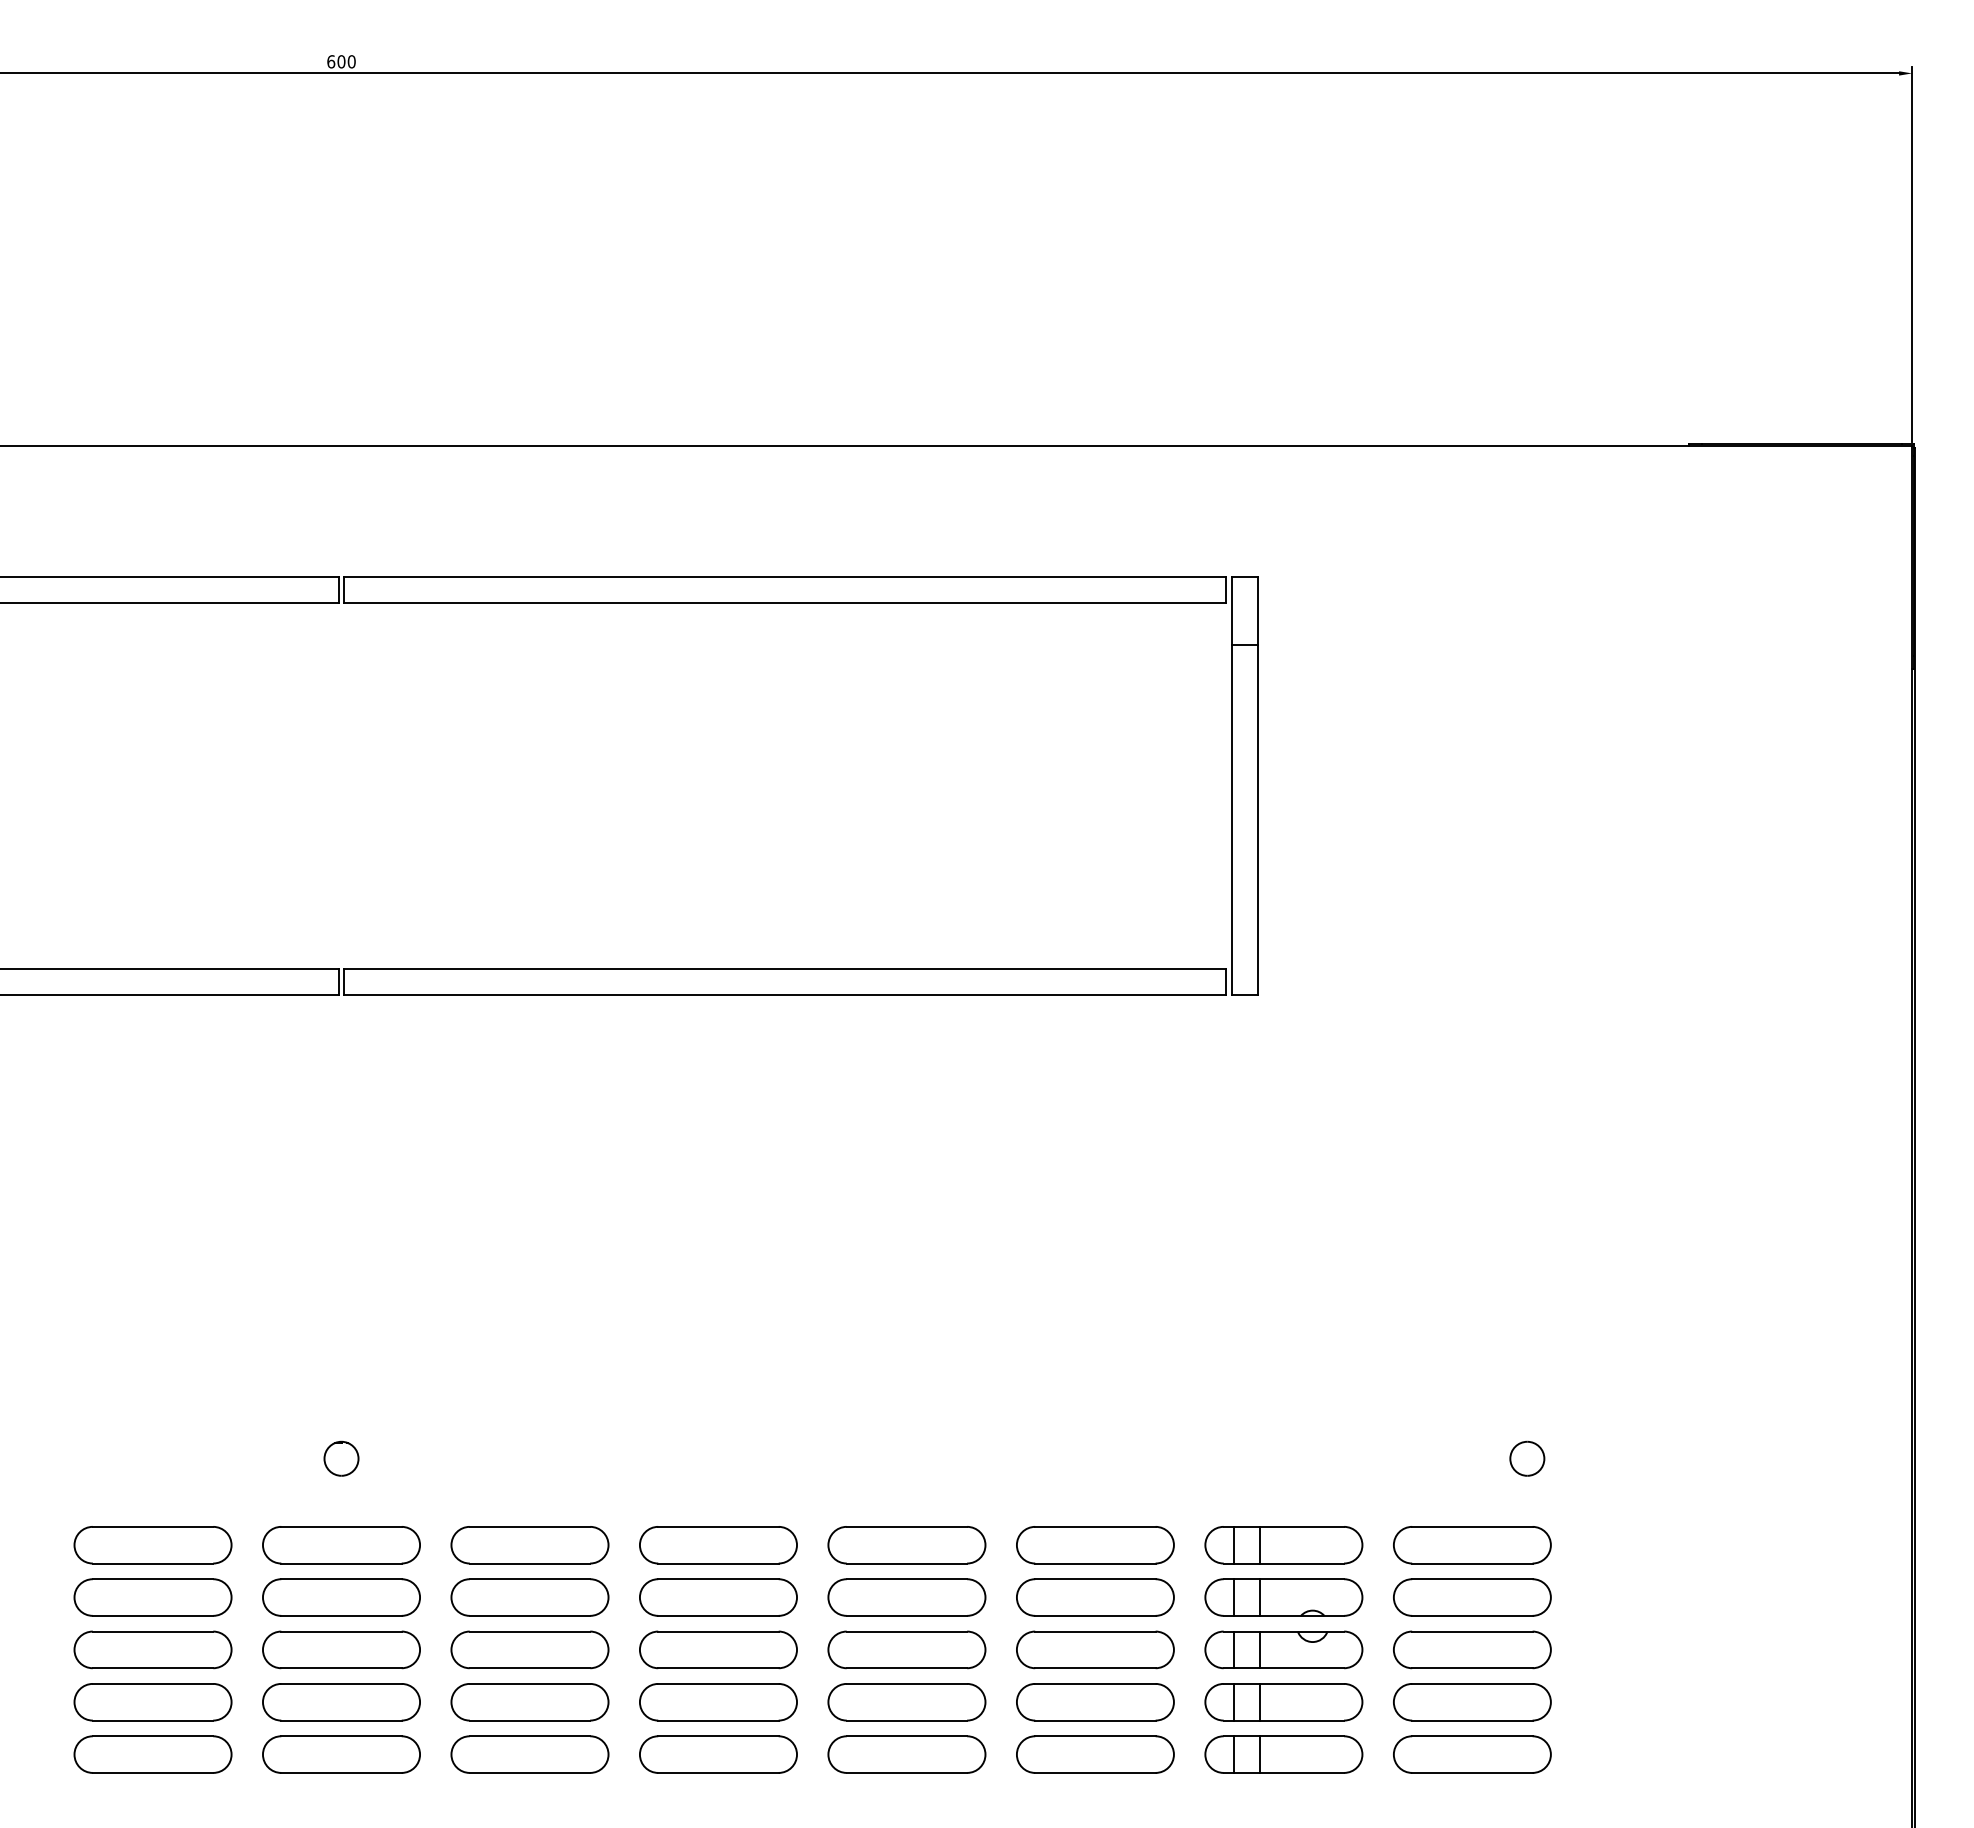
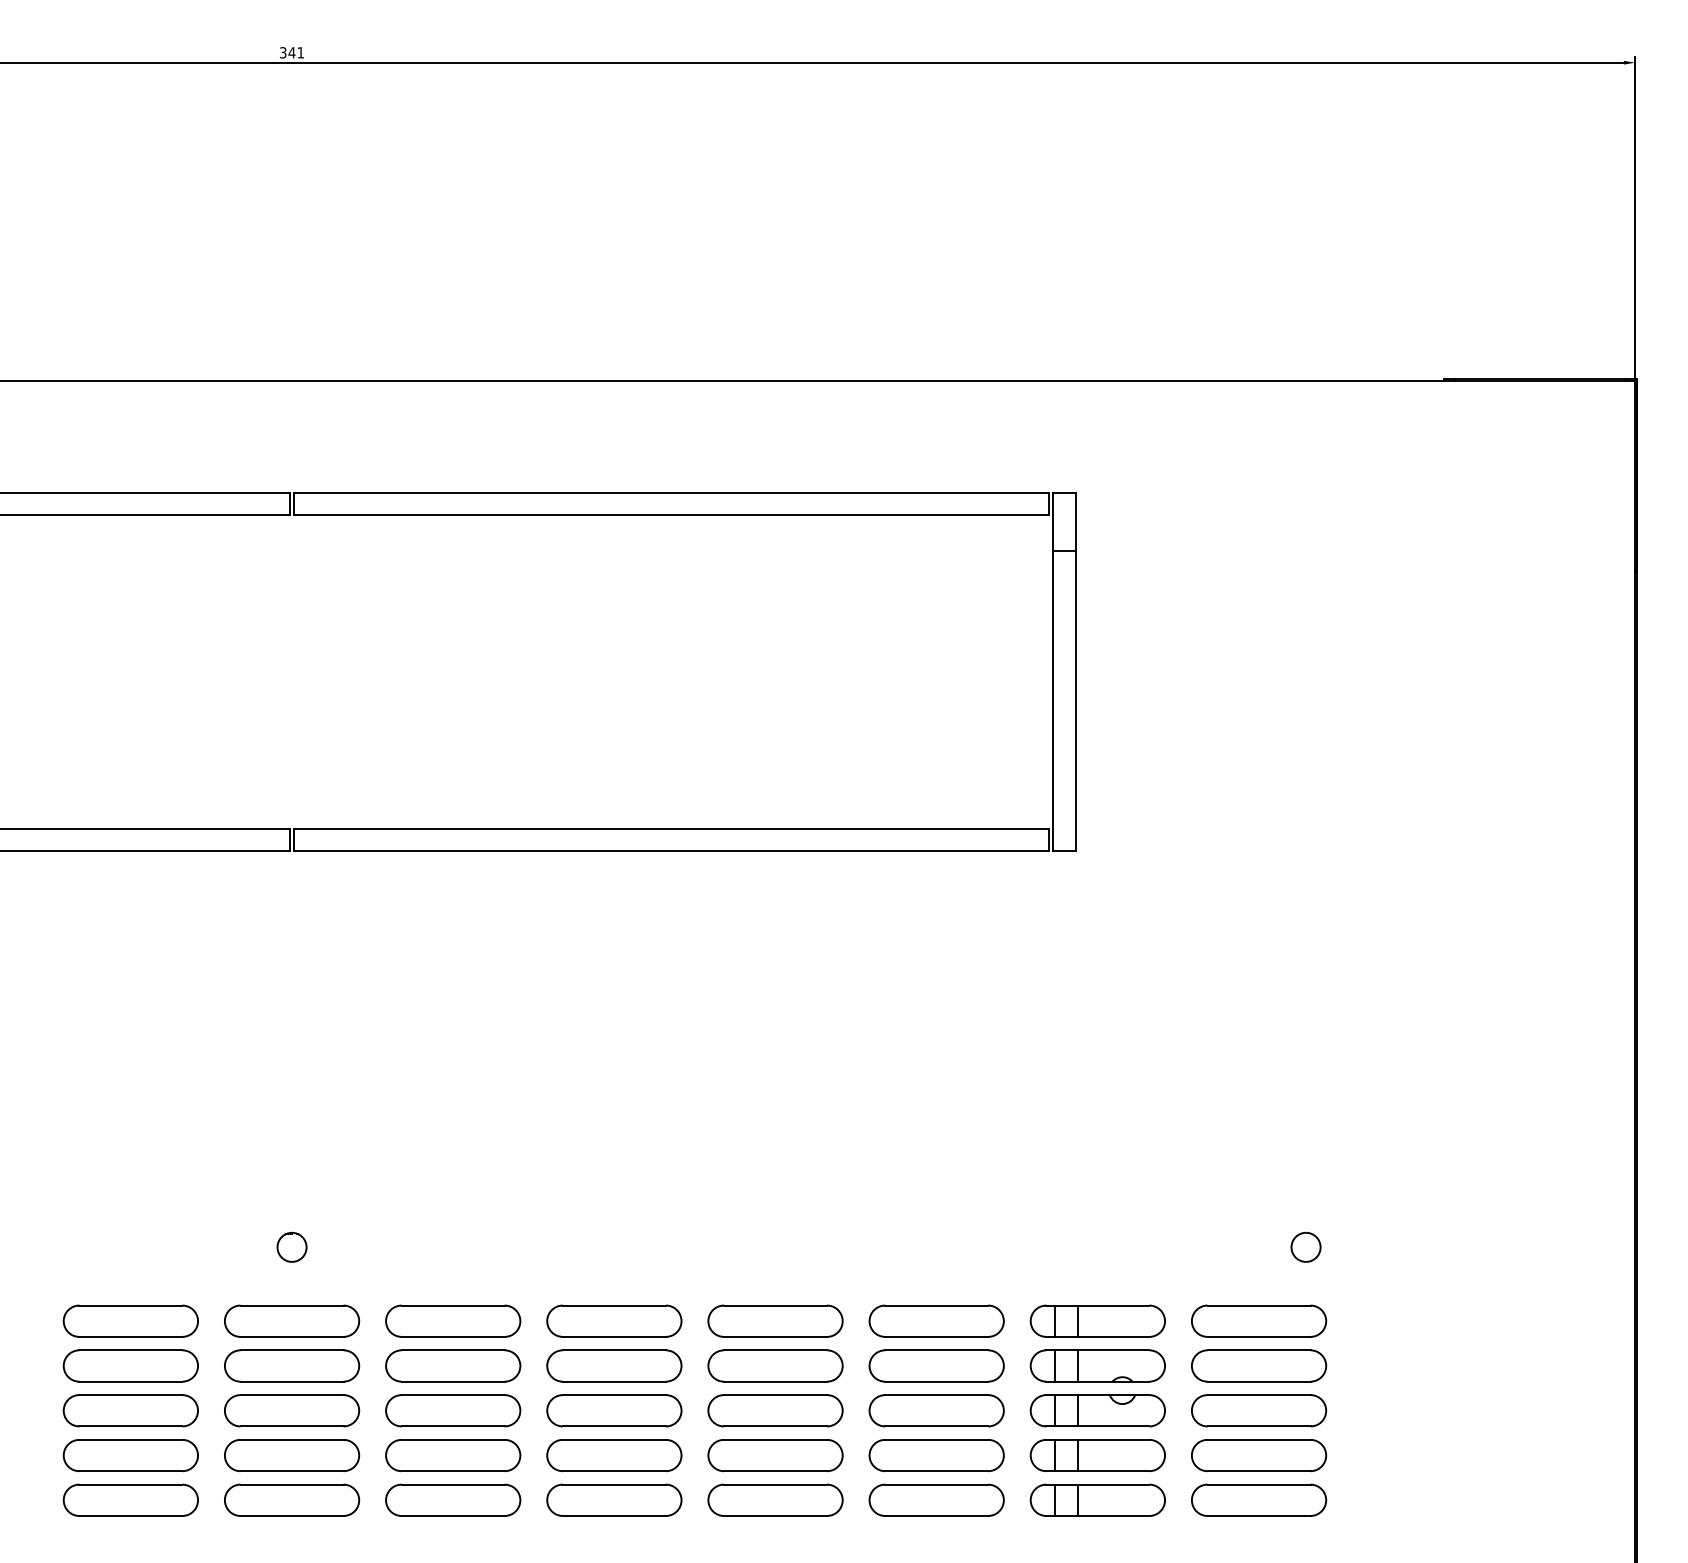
text: (341, 61) -> (292, 52), 600 -> 341

